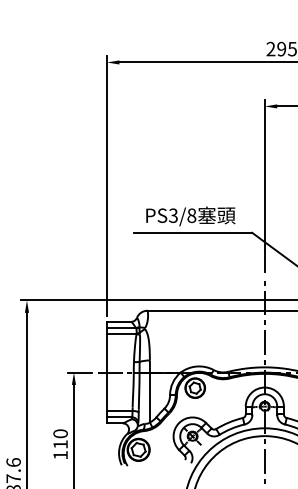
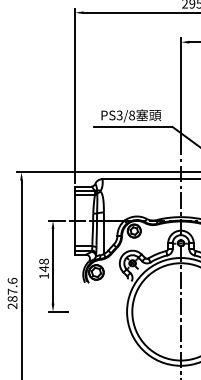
text: (59, 439) -> (43, 265), 110 -> 148

